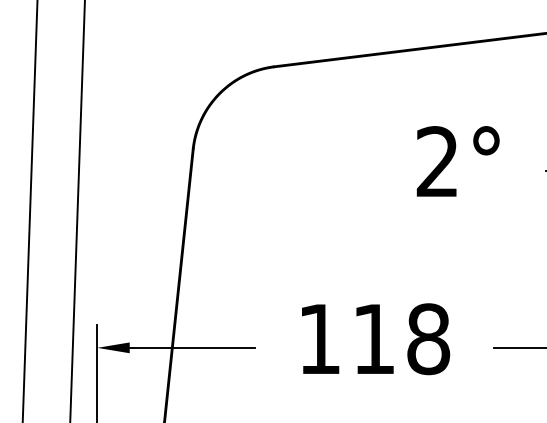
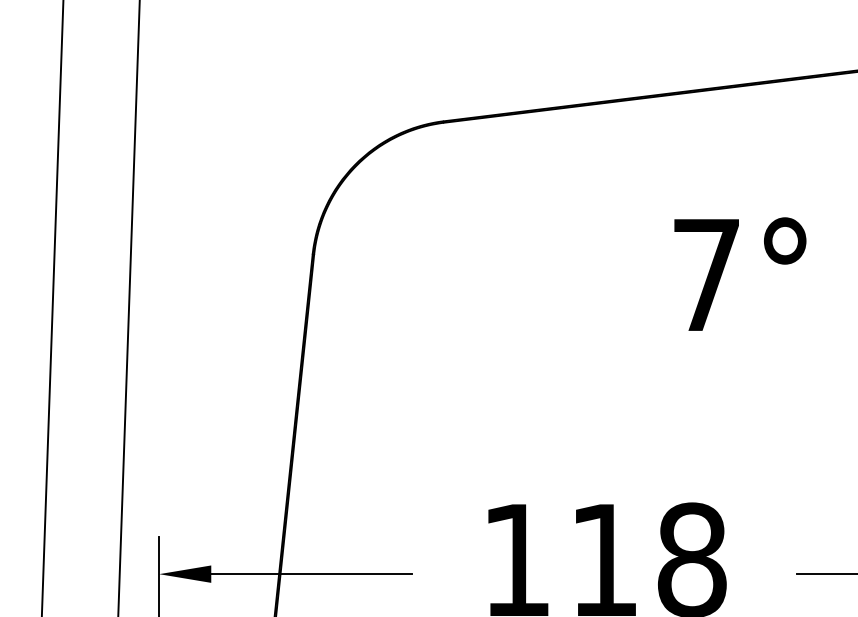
text: (436, 161) -> (704, 274), 2° -> 7°

